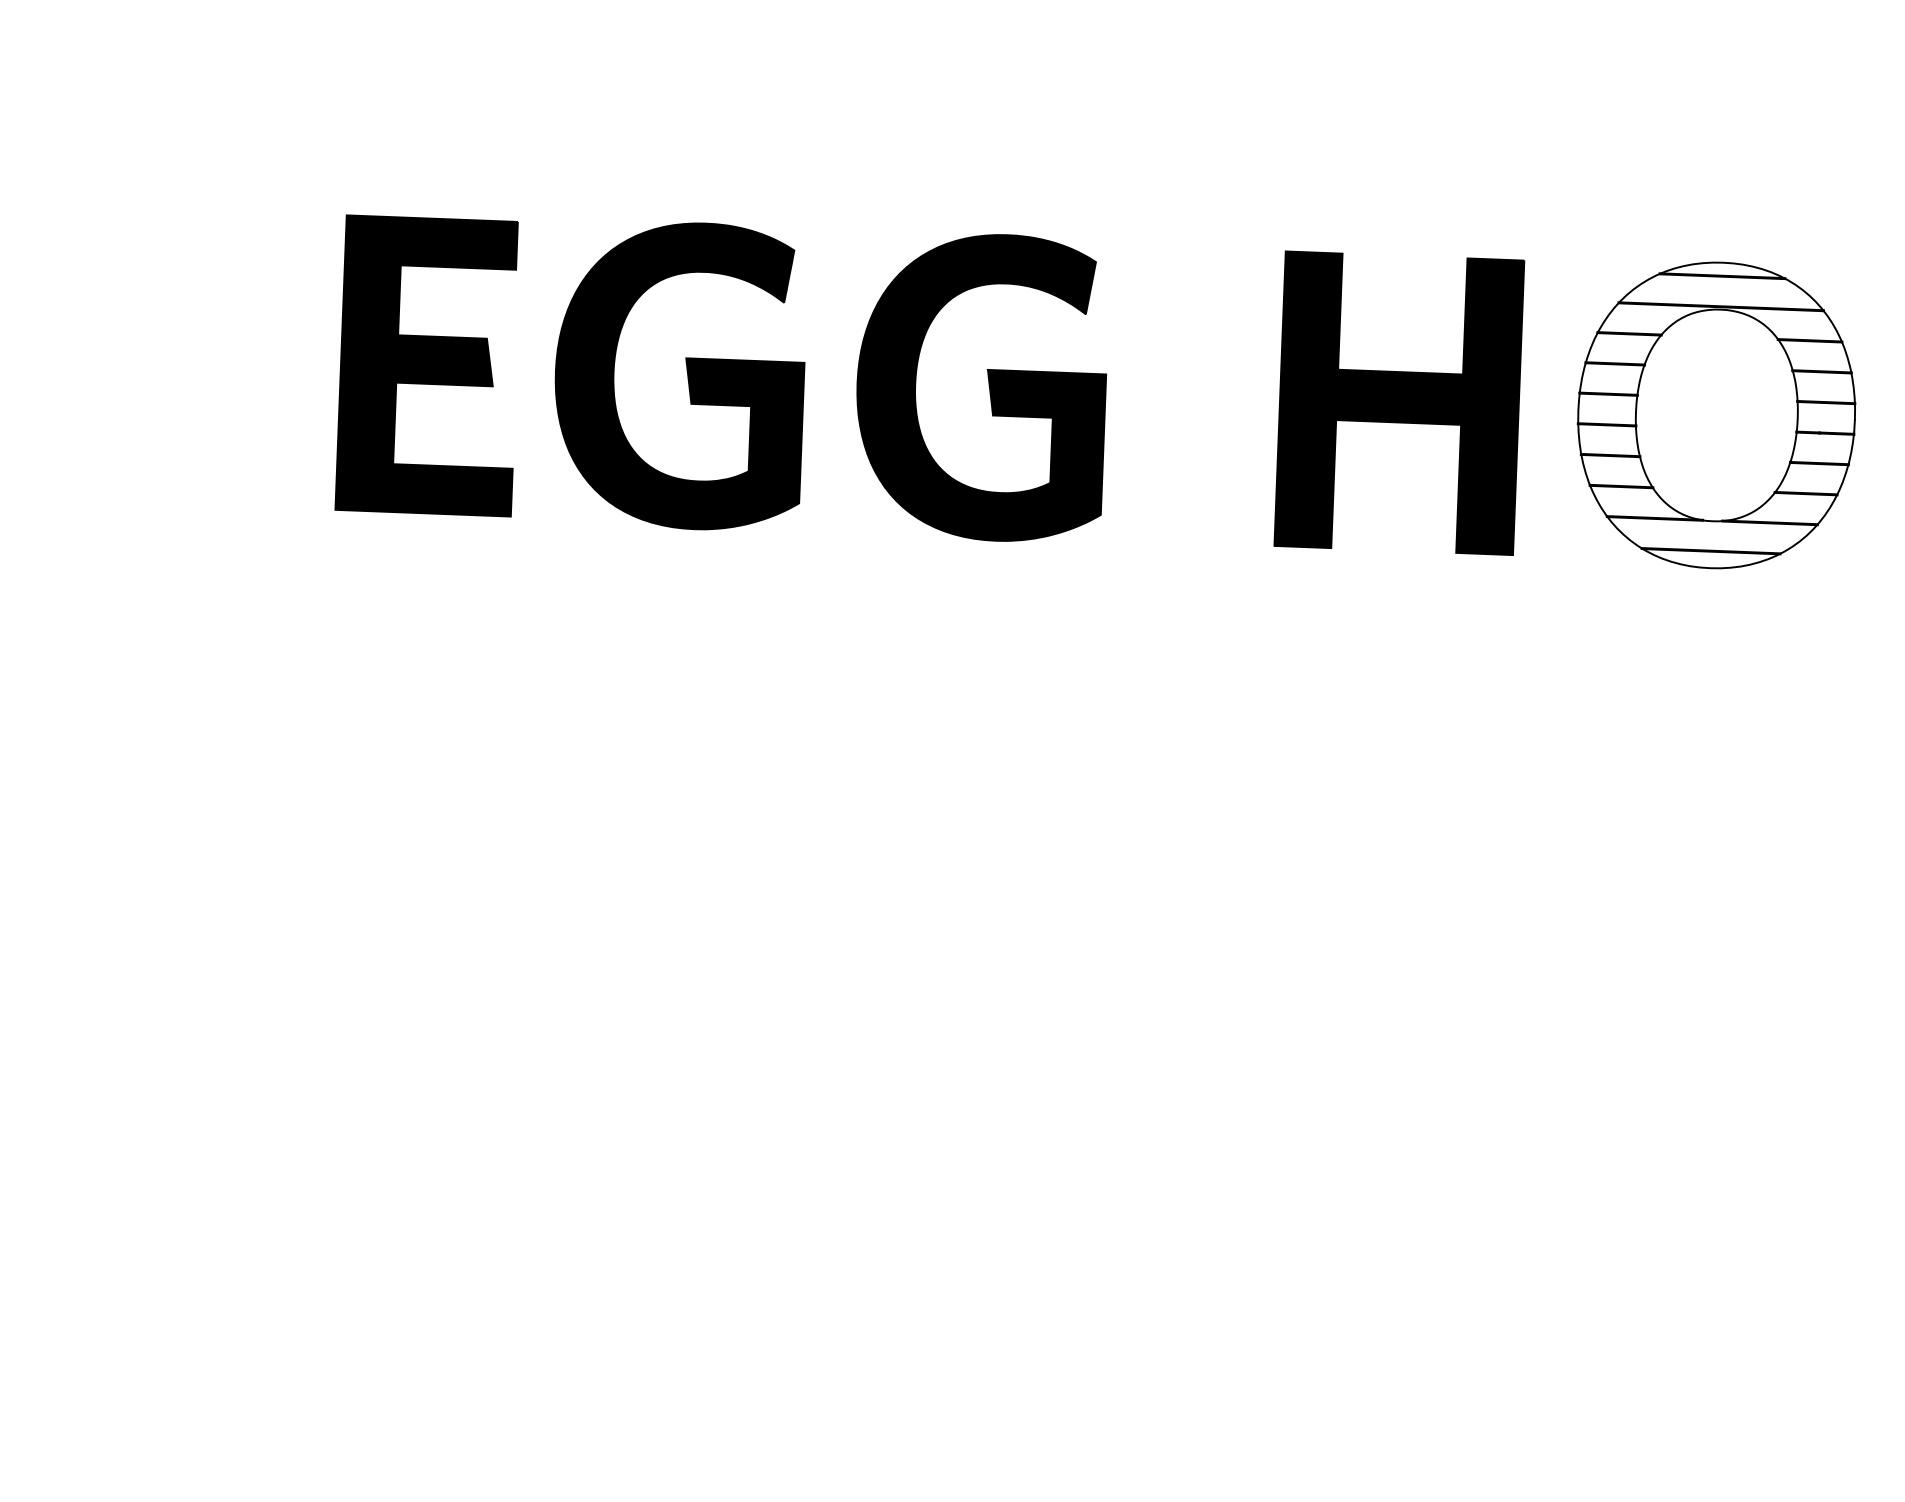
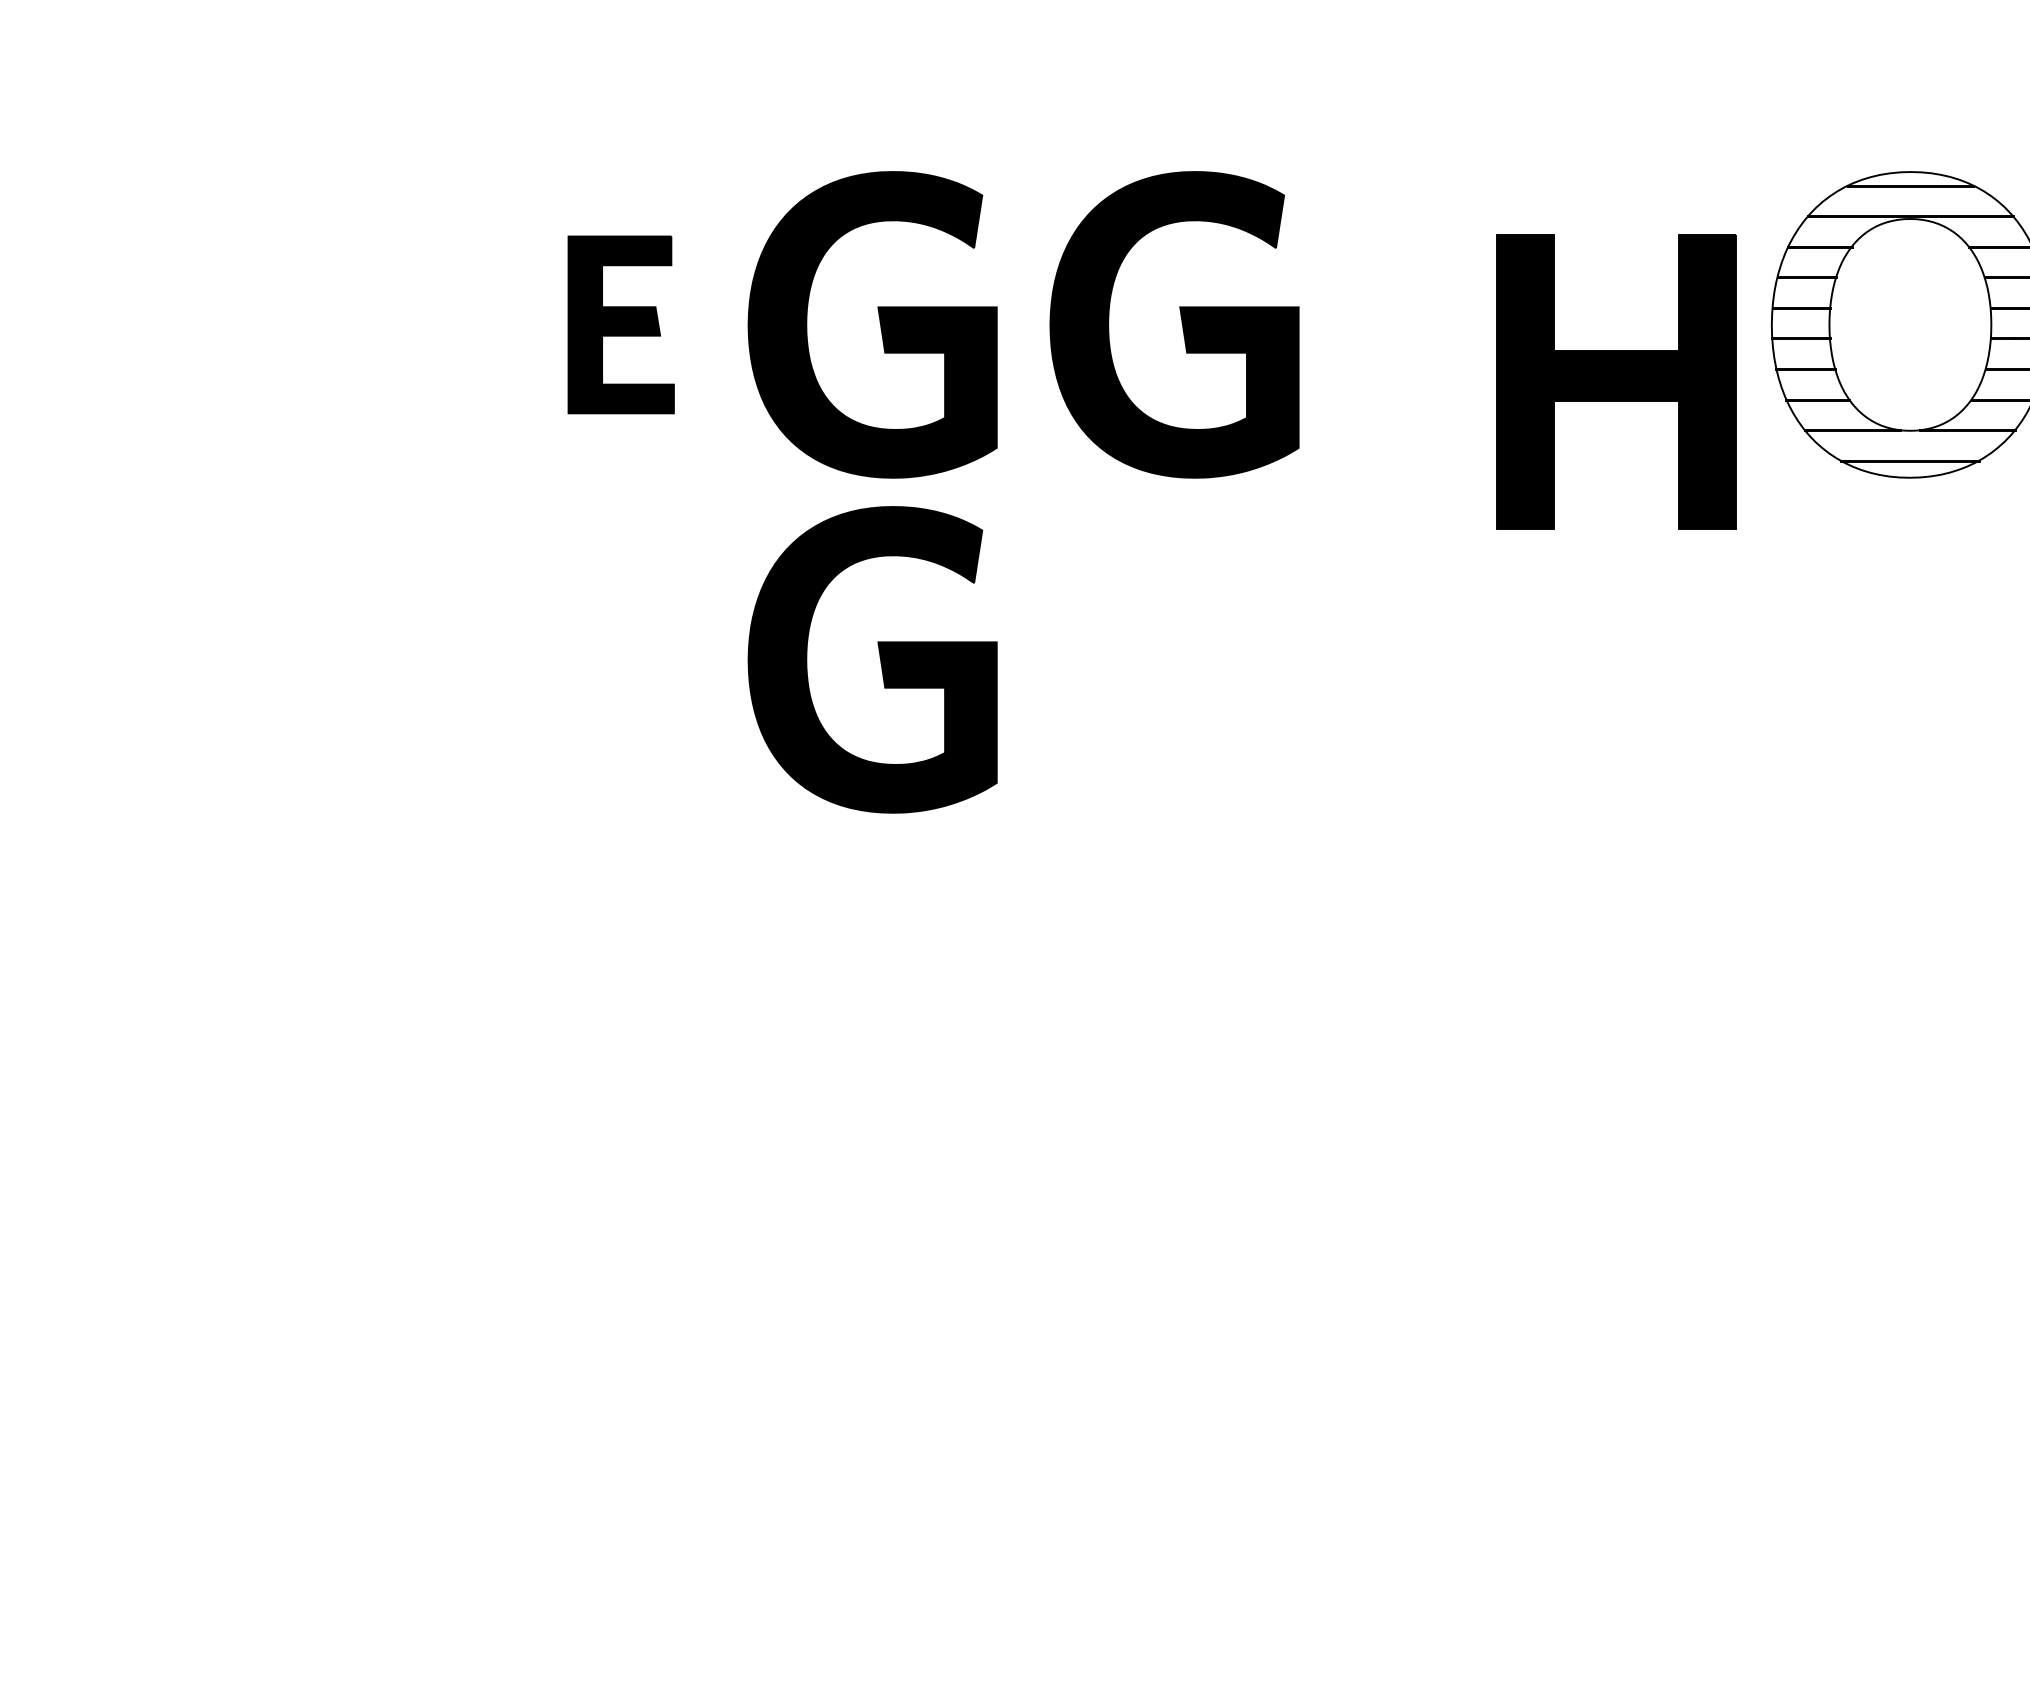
part: (427, 365) -> (620, 324), size x0.6
part: (1399, 402) -> (1616, 381), moved
part: (673, 708) -> (879, 657), added

